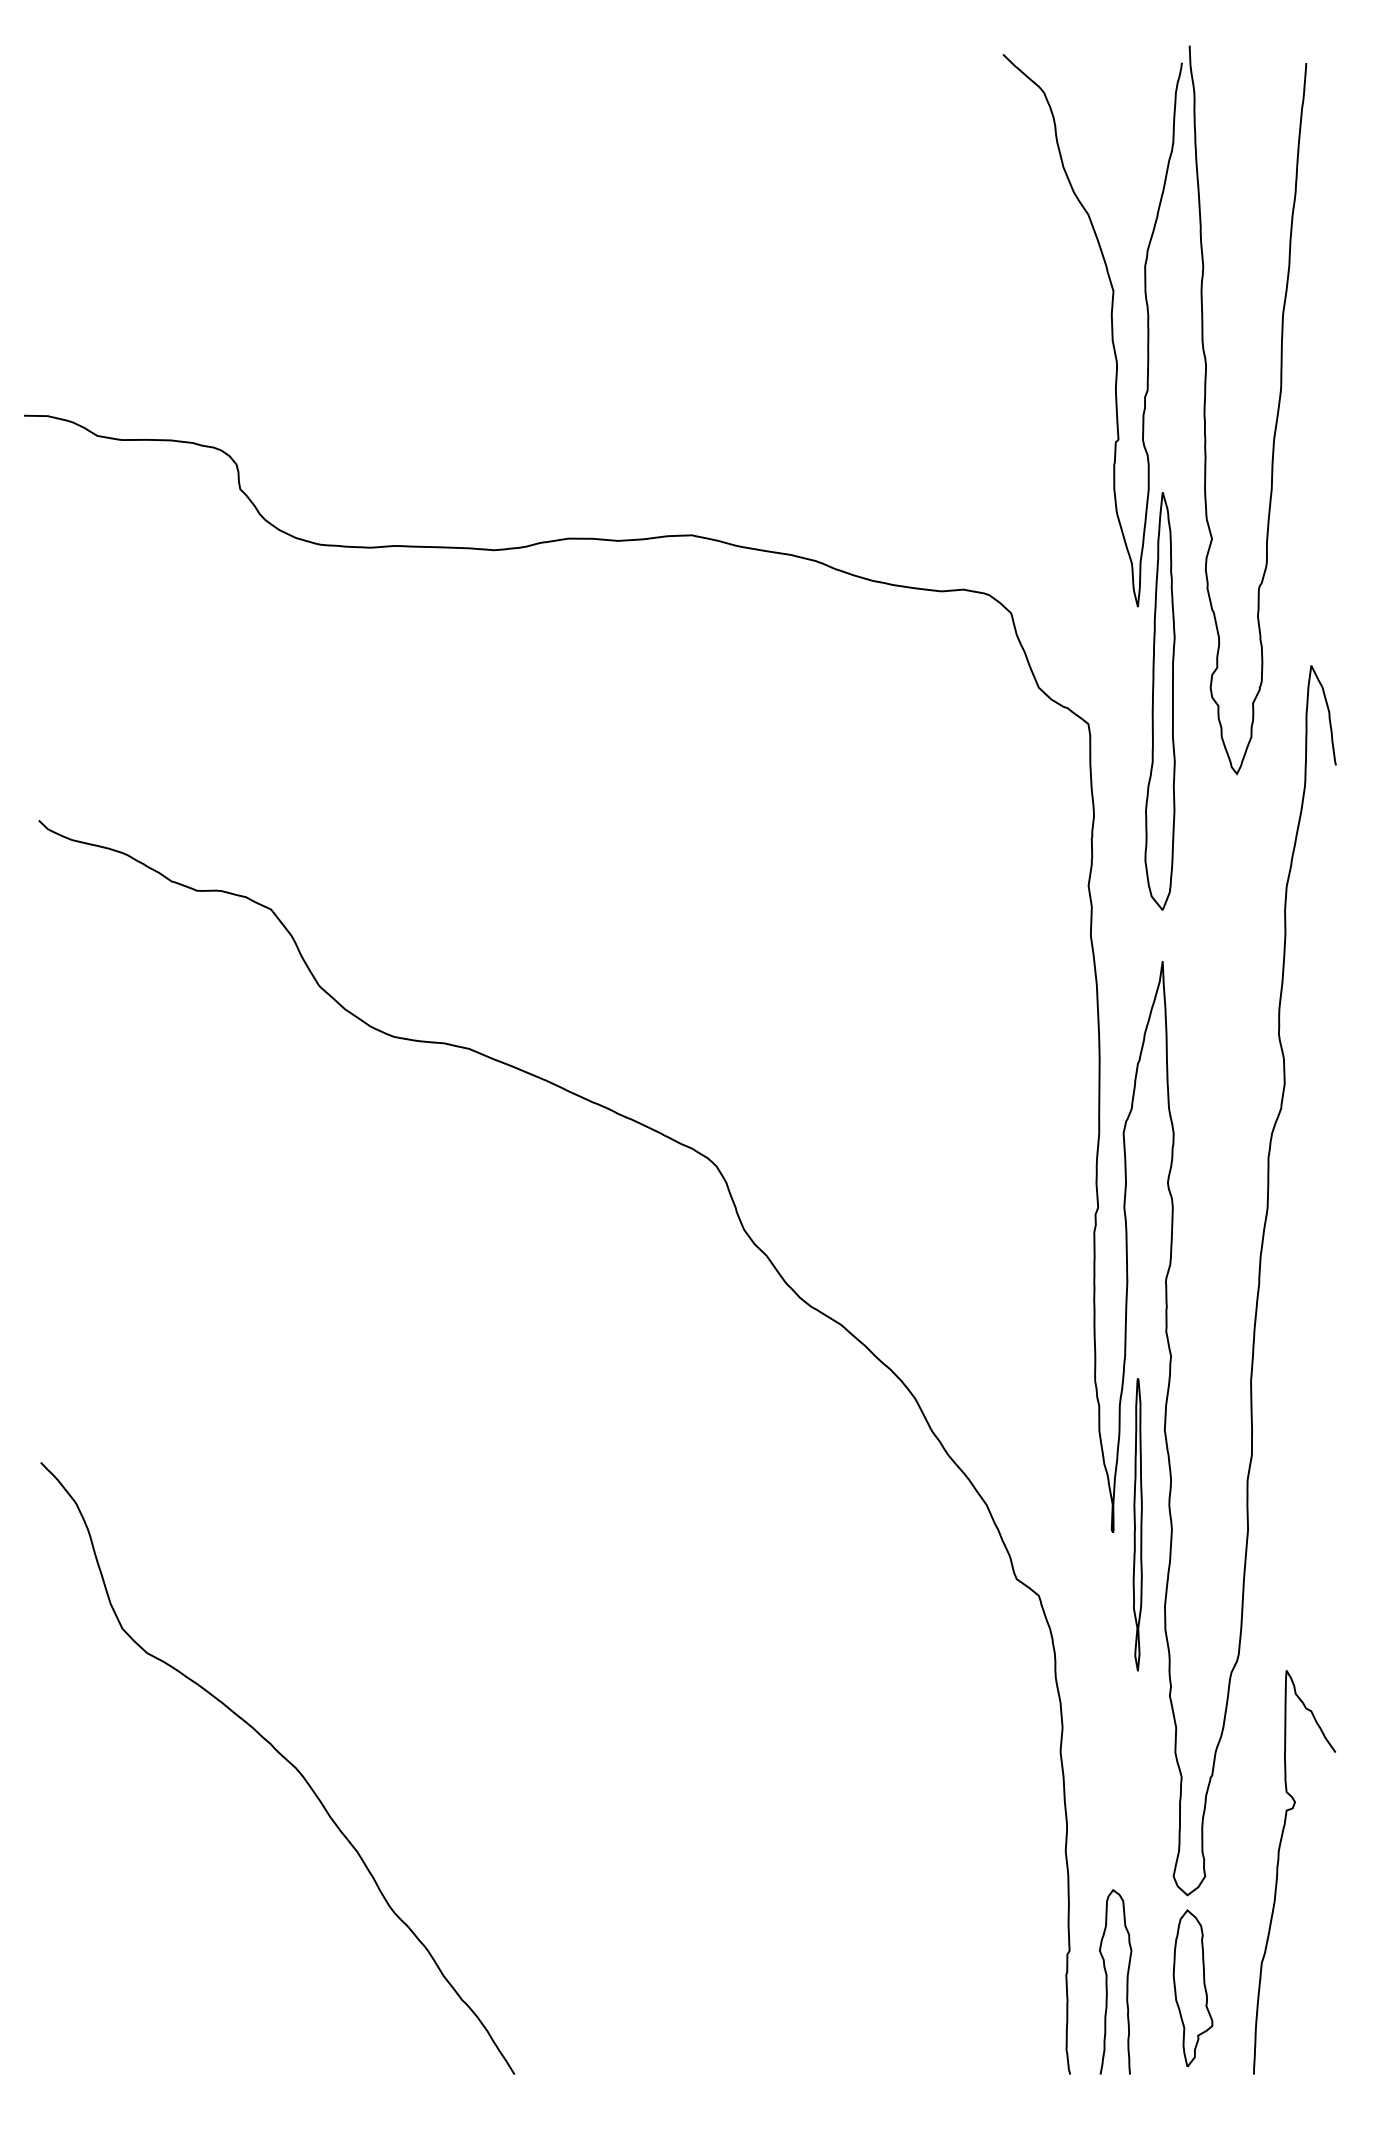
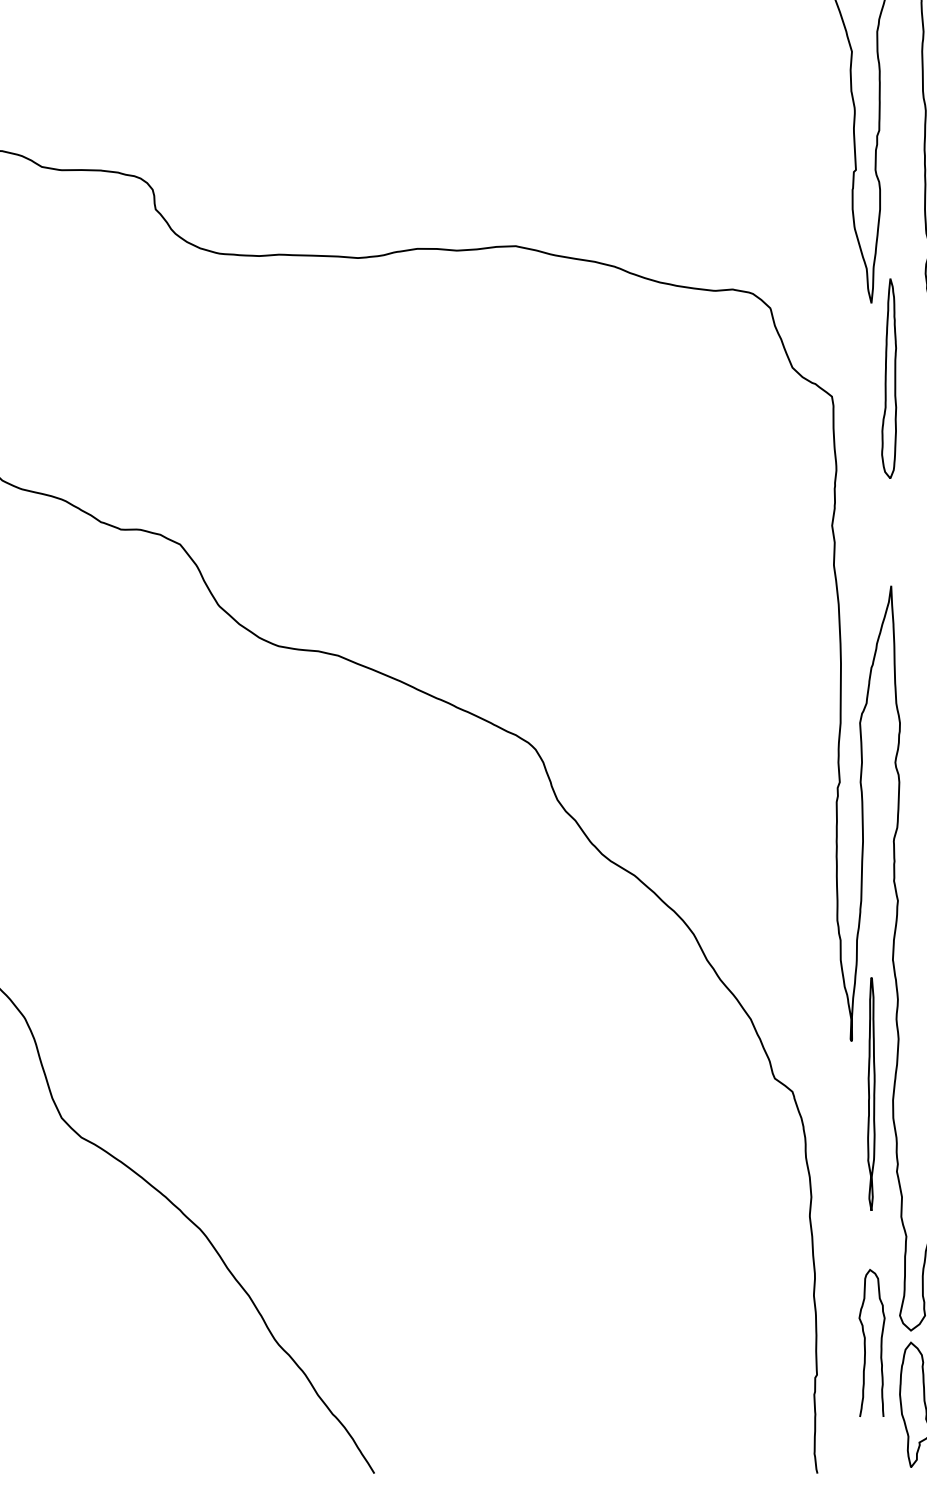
part: (1159, 701) -> (888, 378), size x0.6
part: (1137, 1524) -> (871, 1093), moved
curve: (1107, 1981) -> (865, 1342), moved

